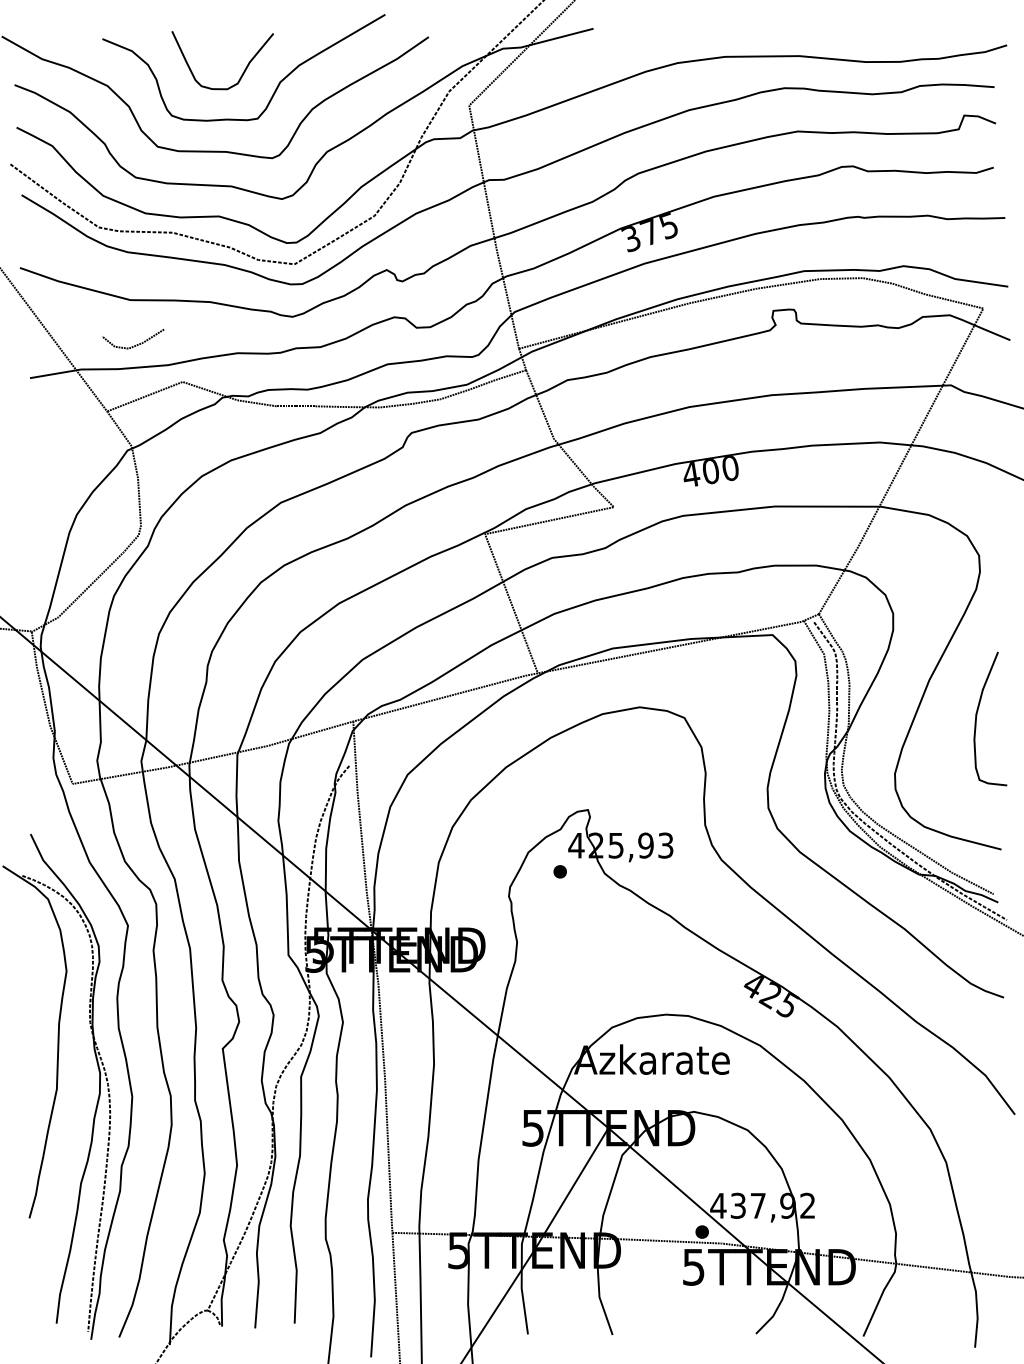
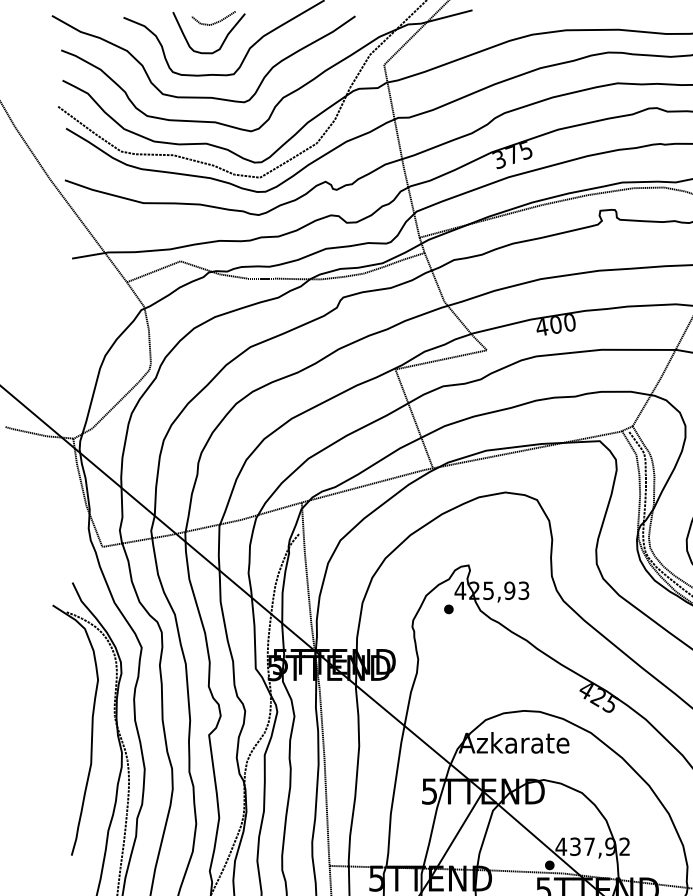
line: (136, 344) -> (215, 22), moved

